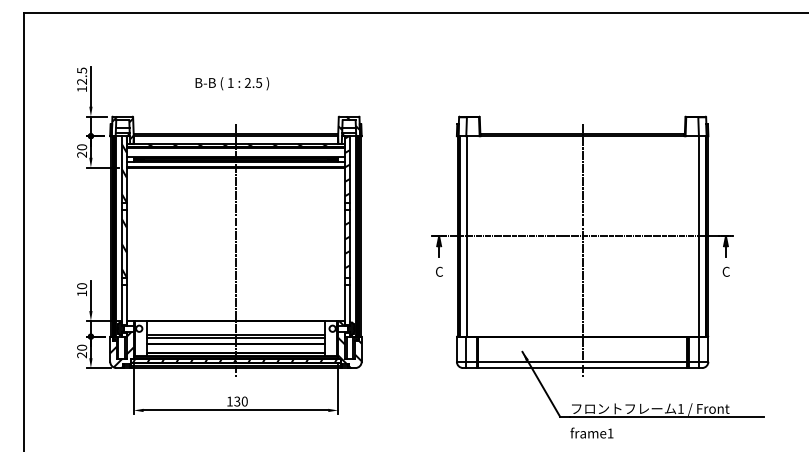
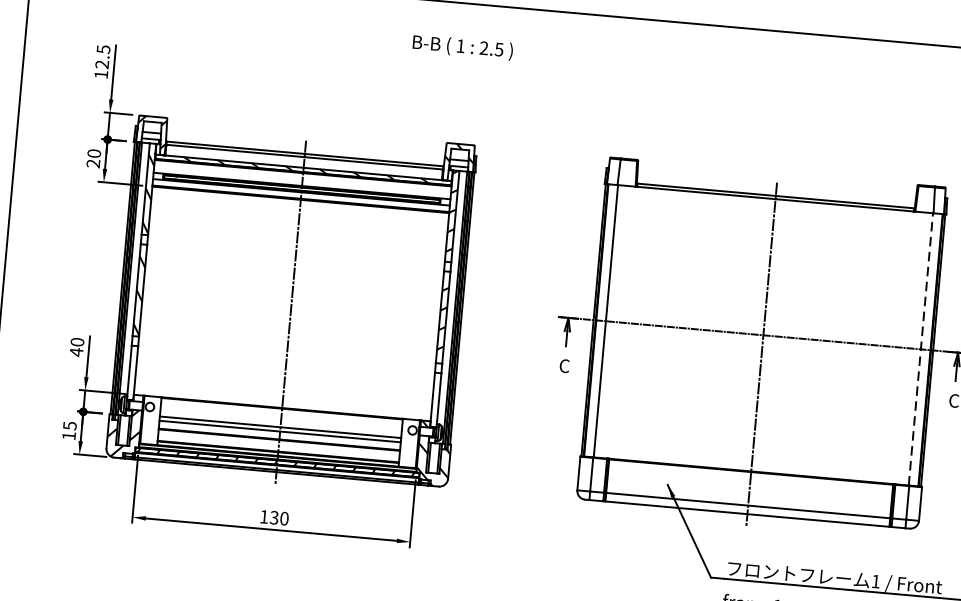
text: (232, 83) -> (463, 47), moved
line: (698, 235) -> (920, 348), solid -> dashed
text: (81, 293) -> (75, 352), 10 -> 40
text: (81, 351) -> (68, 430), 20 -> 15

